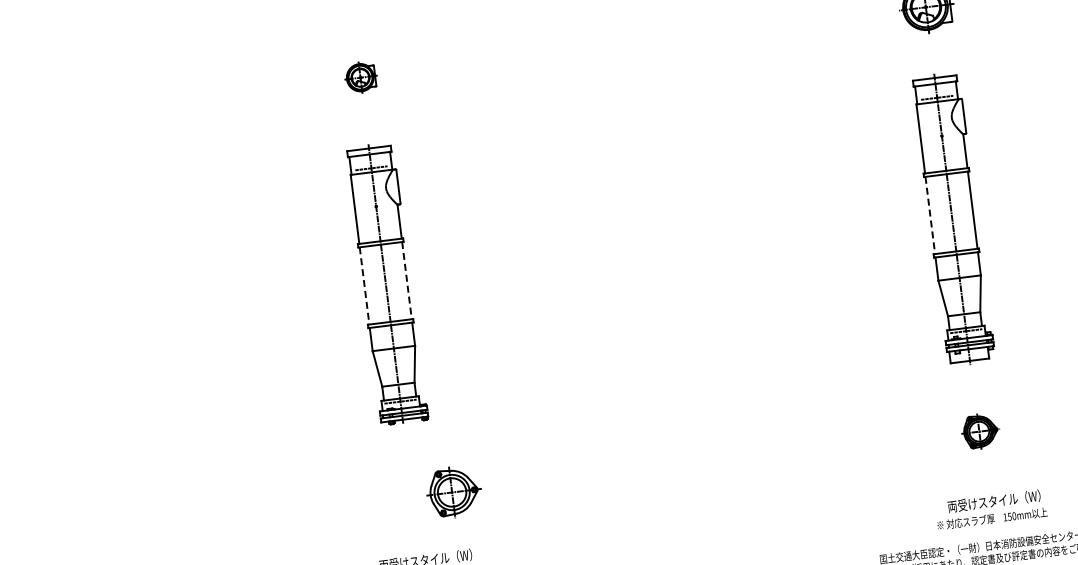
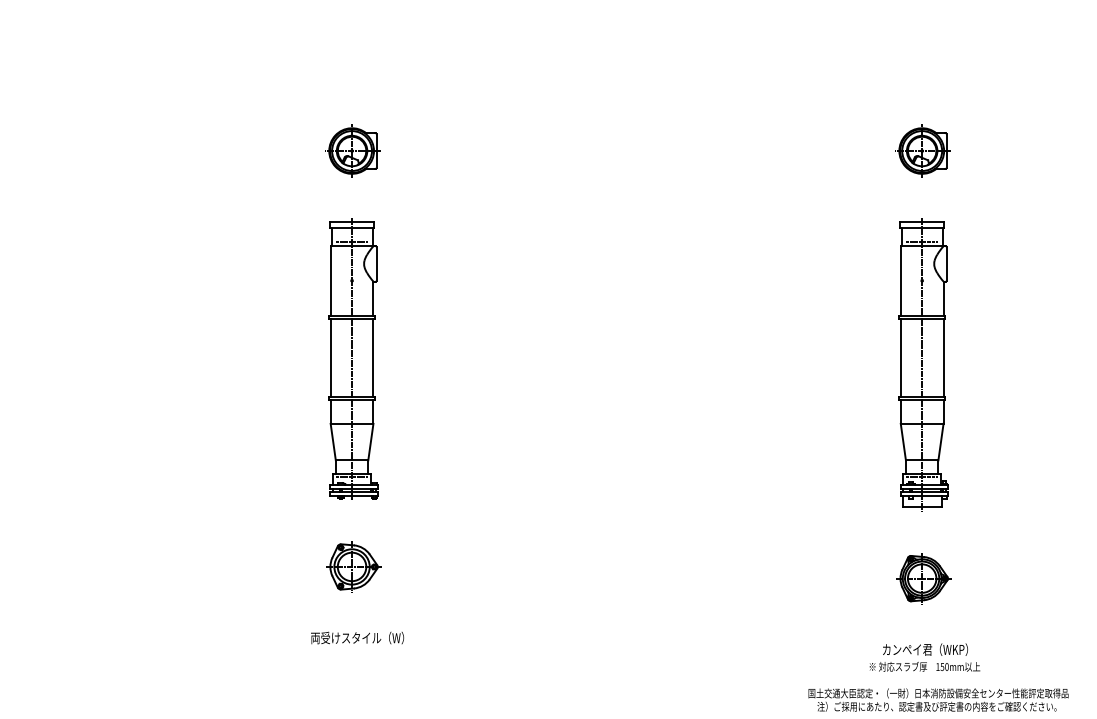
part: (360, 77) -> (352, 150), size x1.67
line: (930, 215) -> (900, 358), dashed -> solid
line: (407, 281) -> (373, 358), dashed -> solid
line: (364, 286) -> (330, 358), dashed -> solid
part: (980, 431) -> (923, 578), size x1.43
part: (453, 491) -> (353, 566), moved
text: (993, 501) -> (928, 649), 両受けスタイル（W） -> カンペイ君（WKP）

